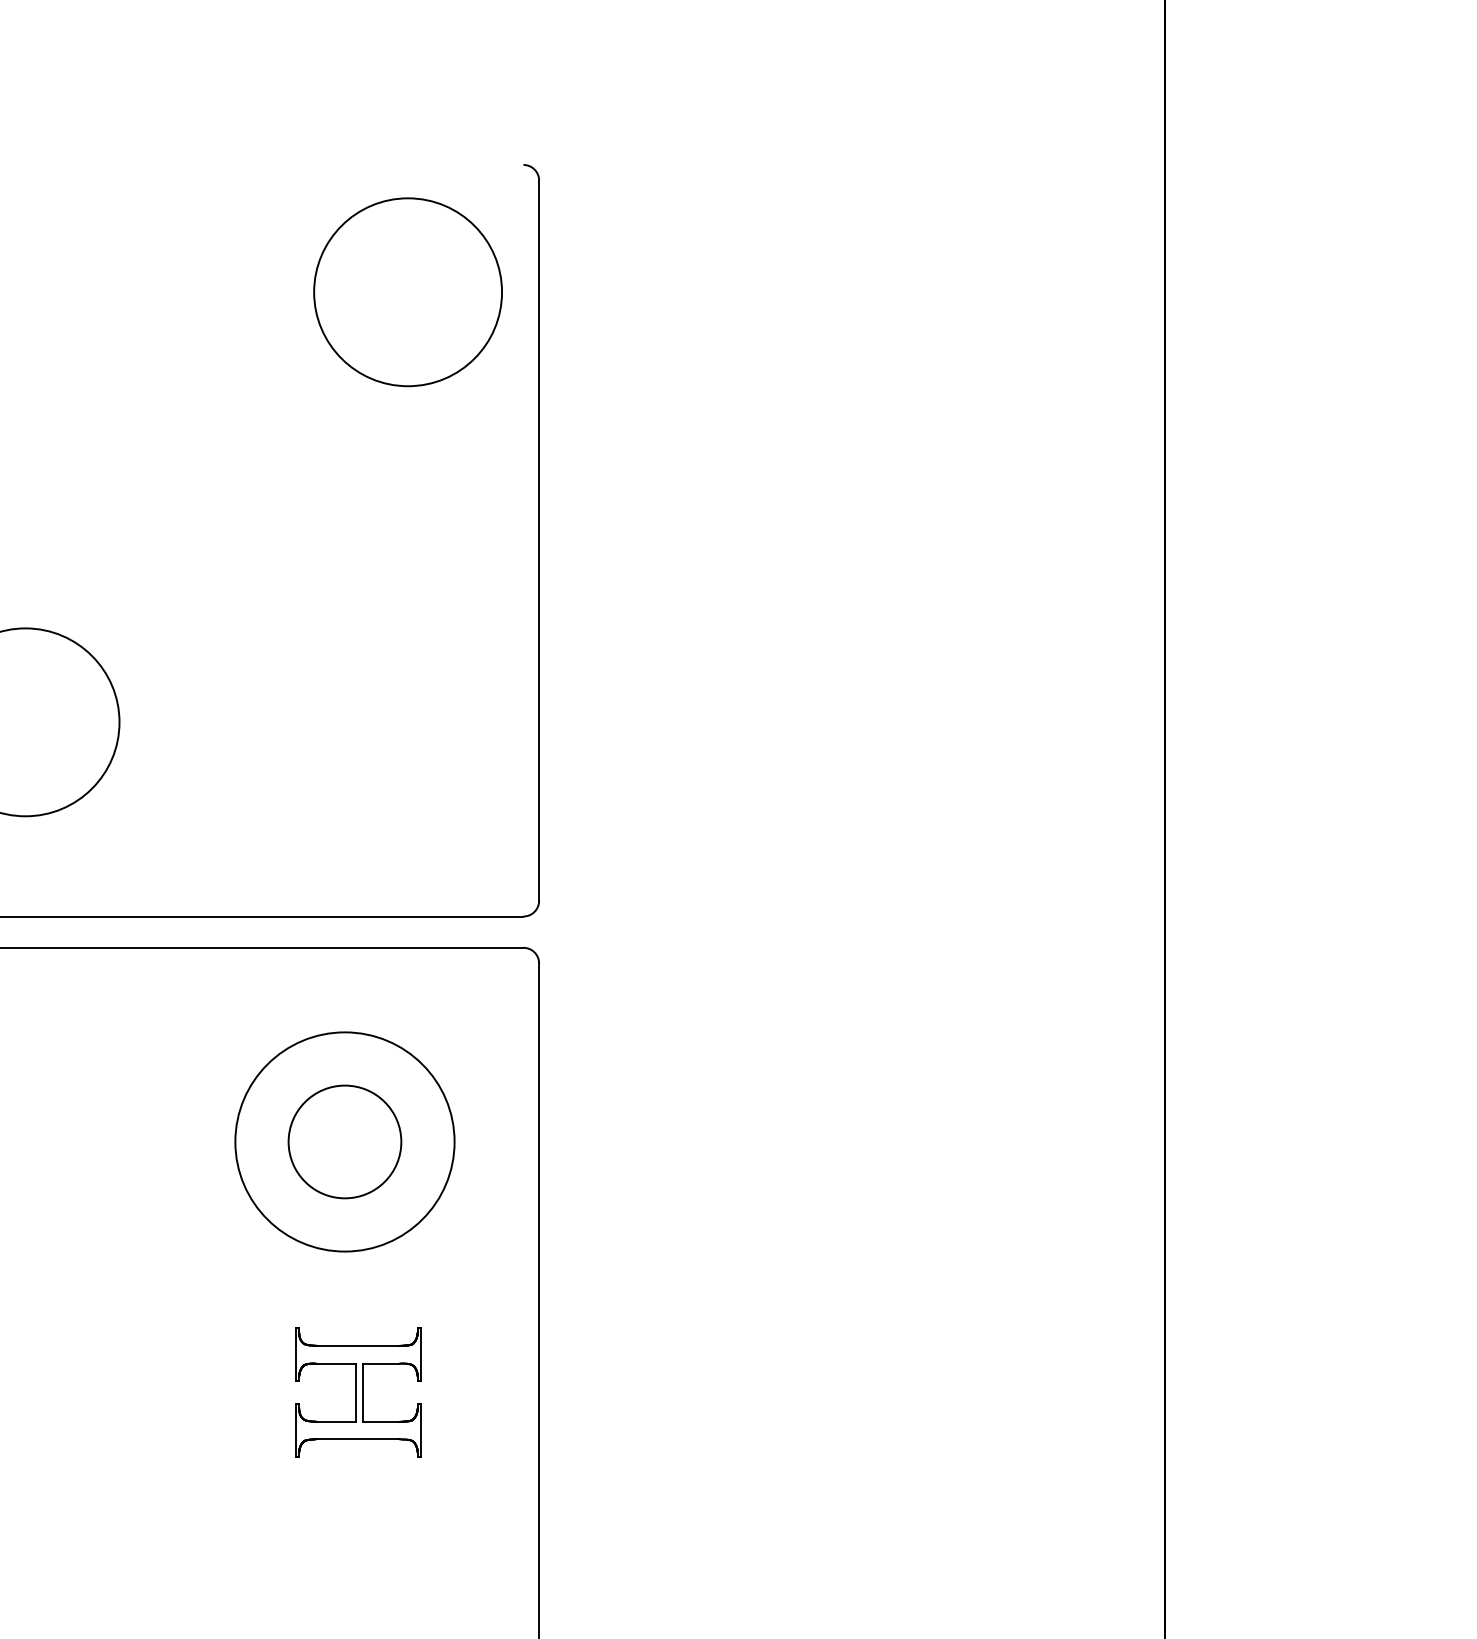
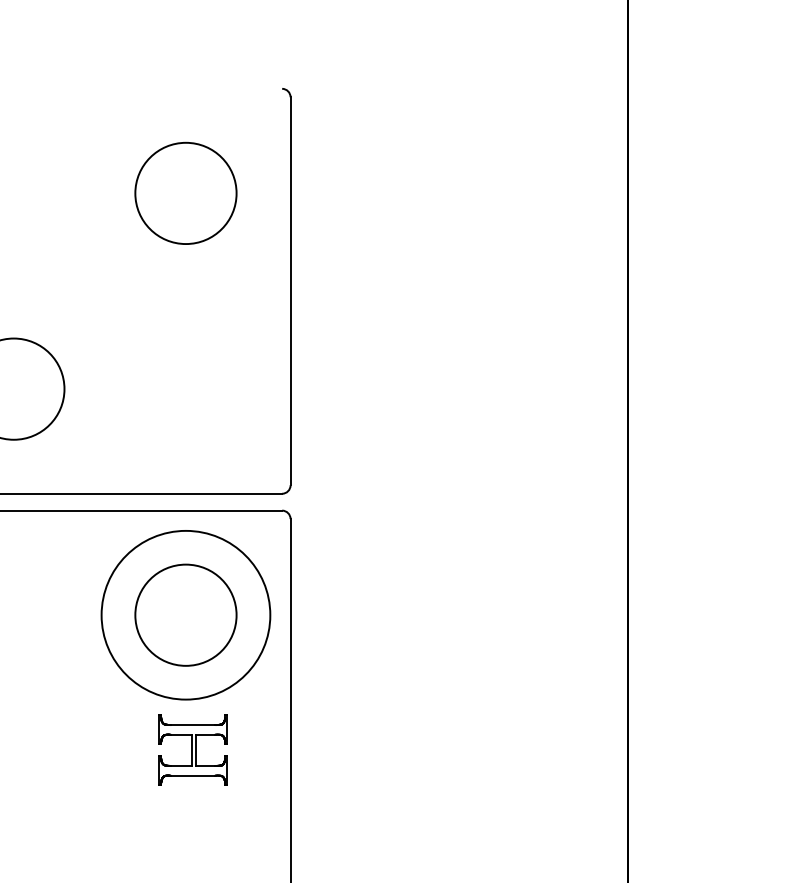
circle: (407, 290) -> (185, 192), moved
circle: (344, 1140) -> (185, 614), size x1.43
circle: (344, 1140) -> (185, 614), size x1.67

